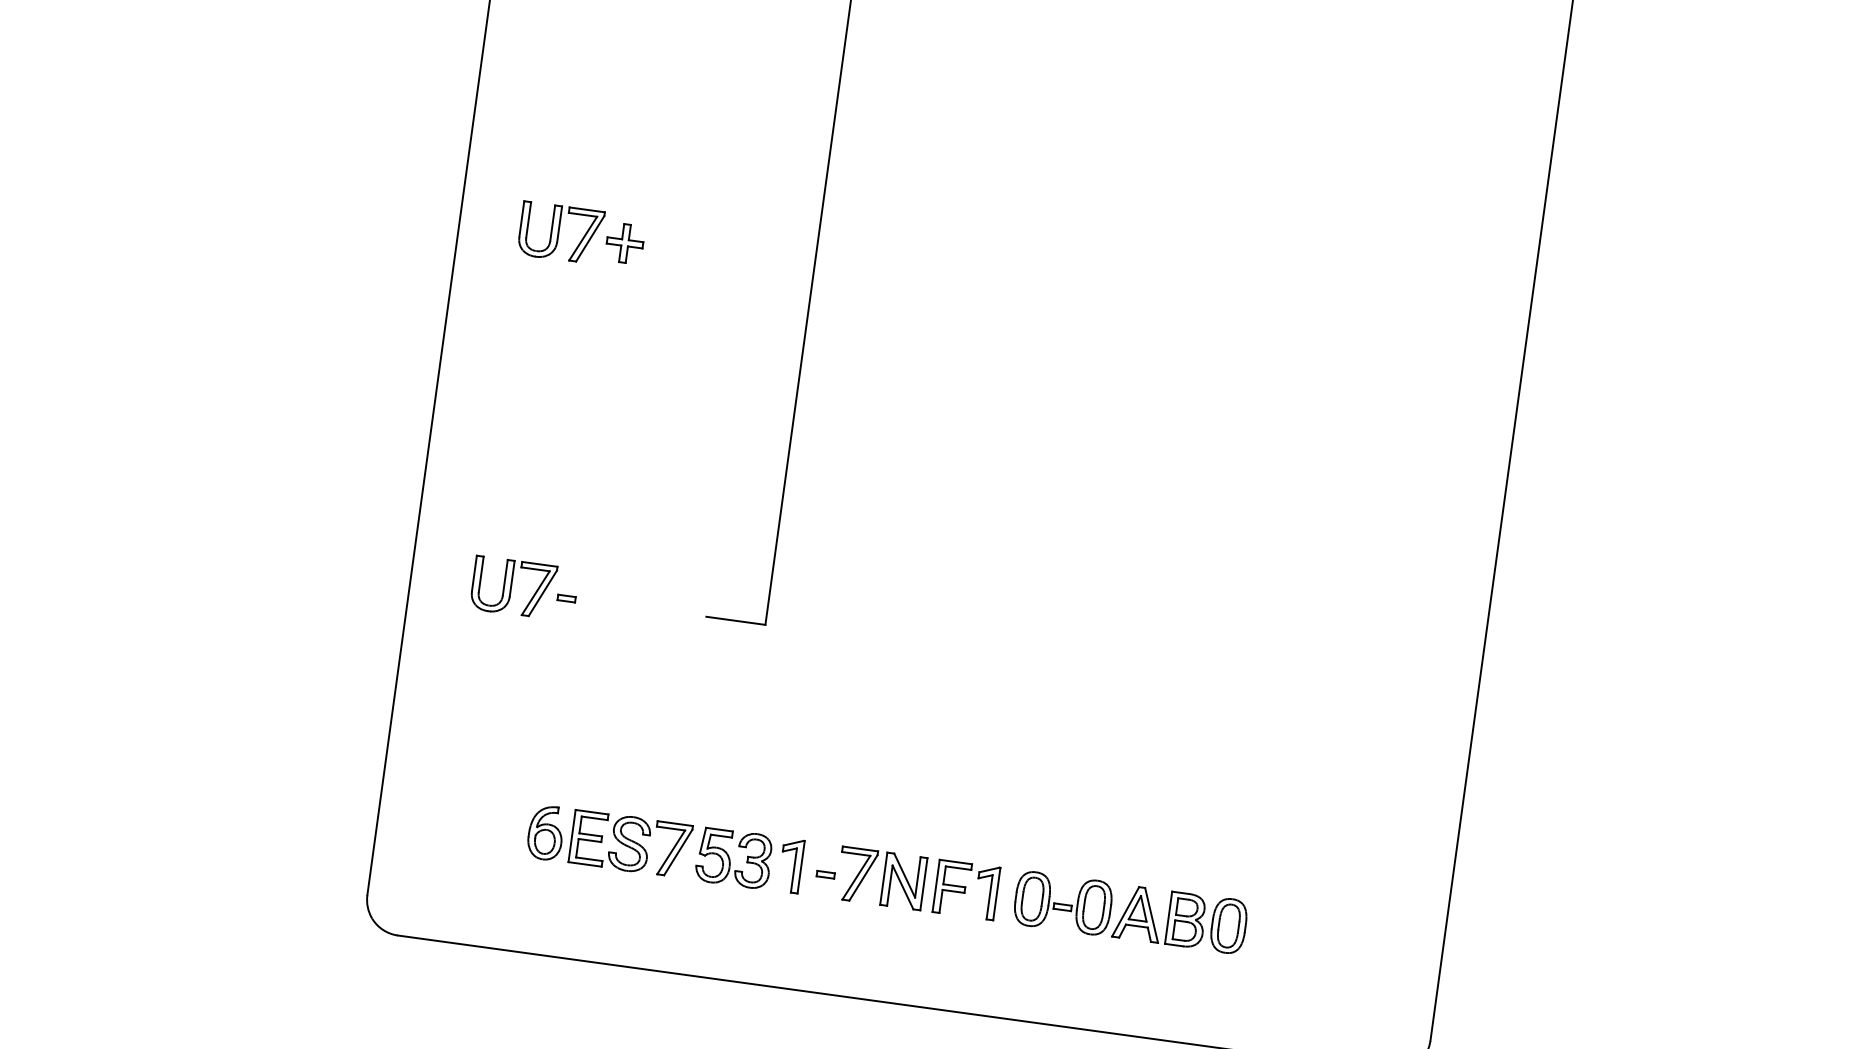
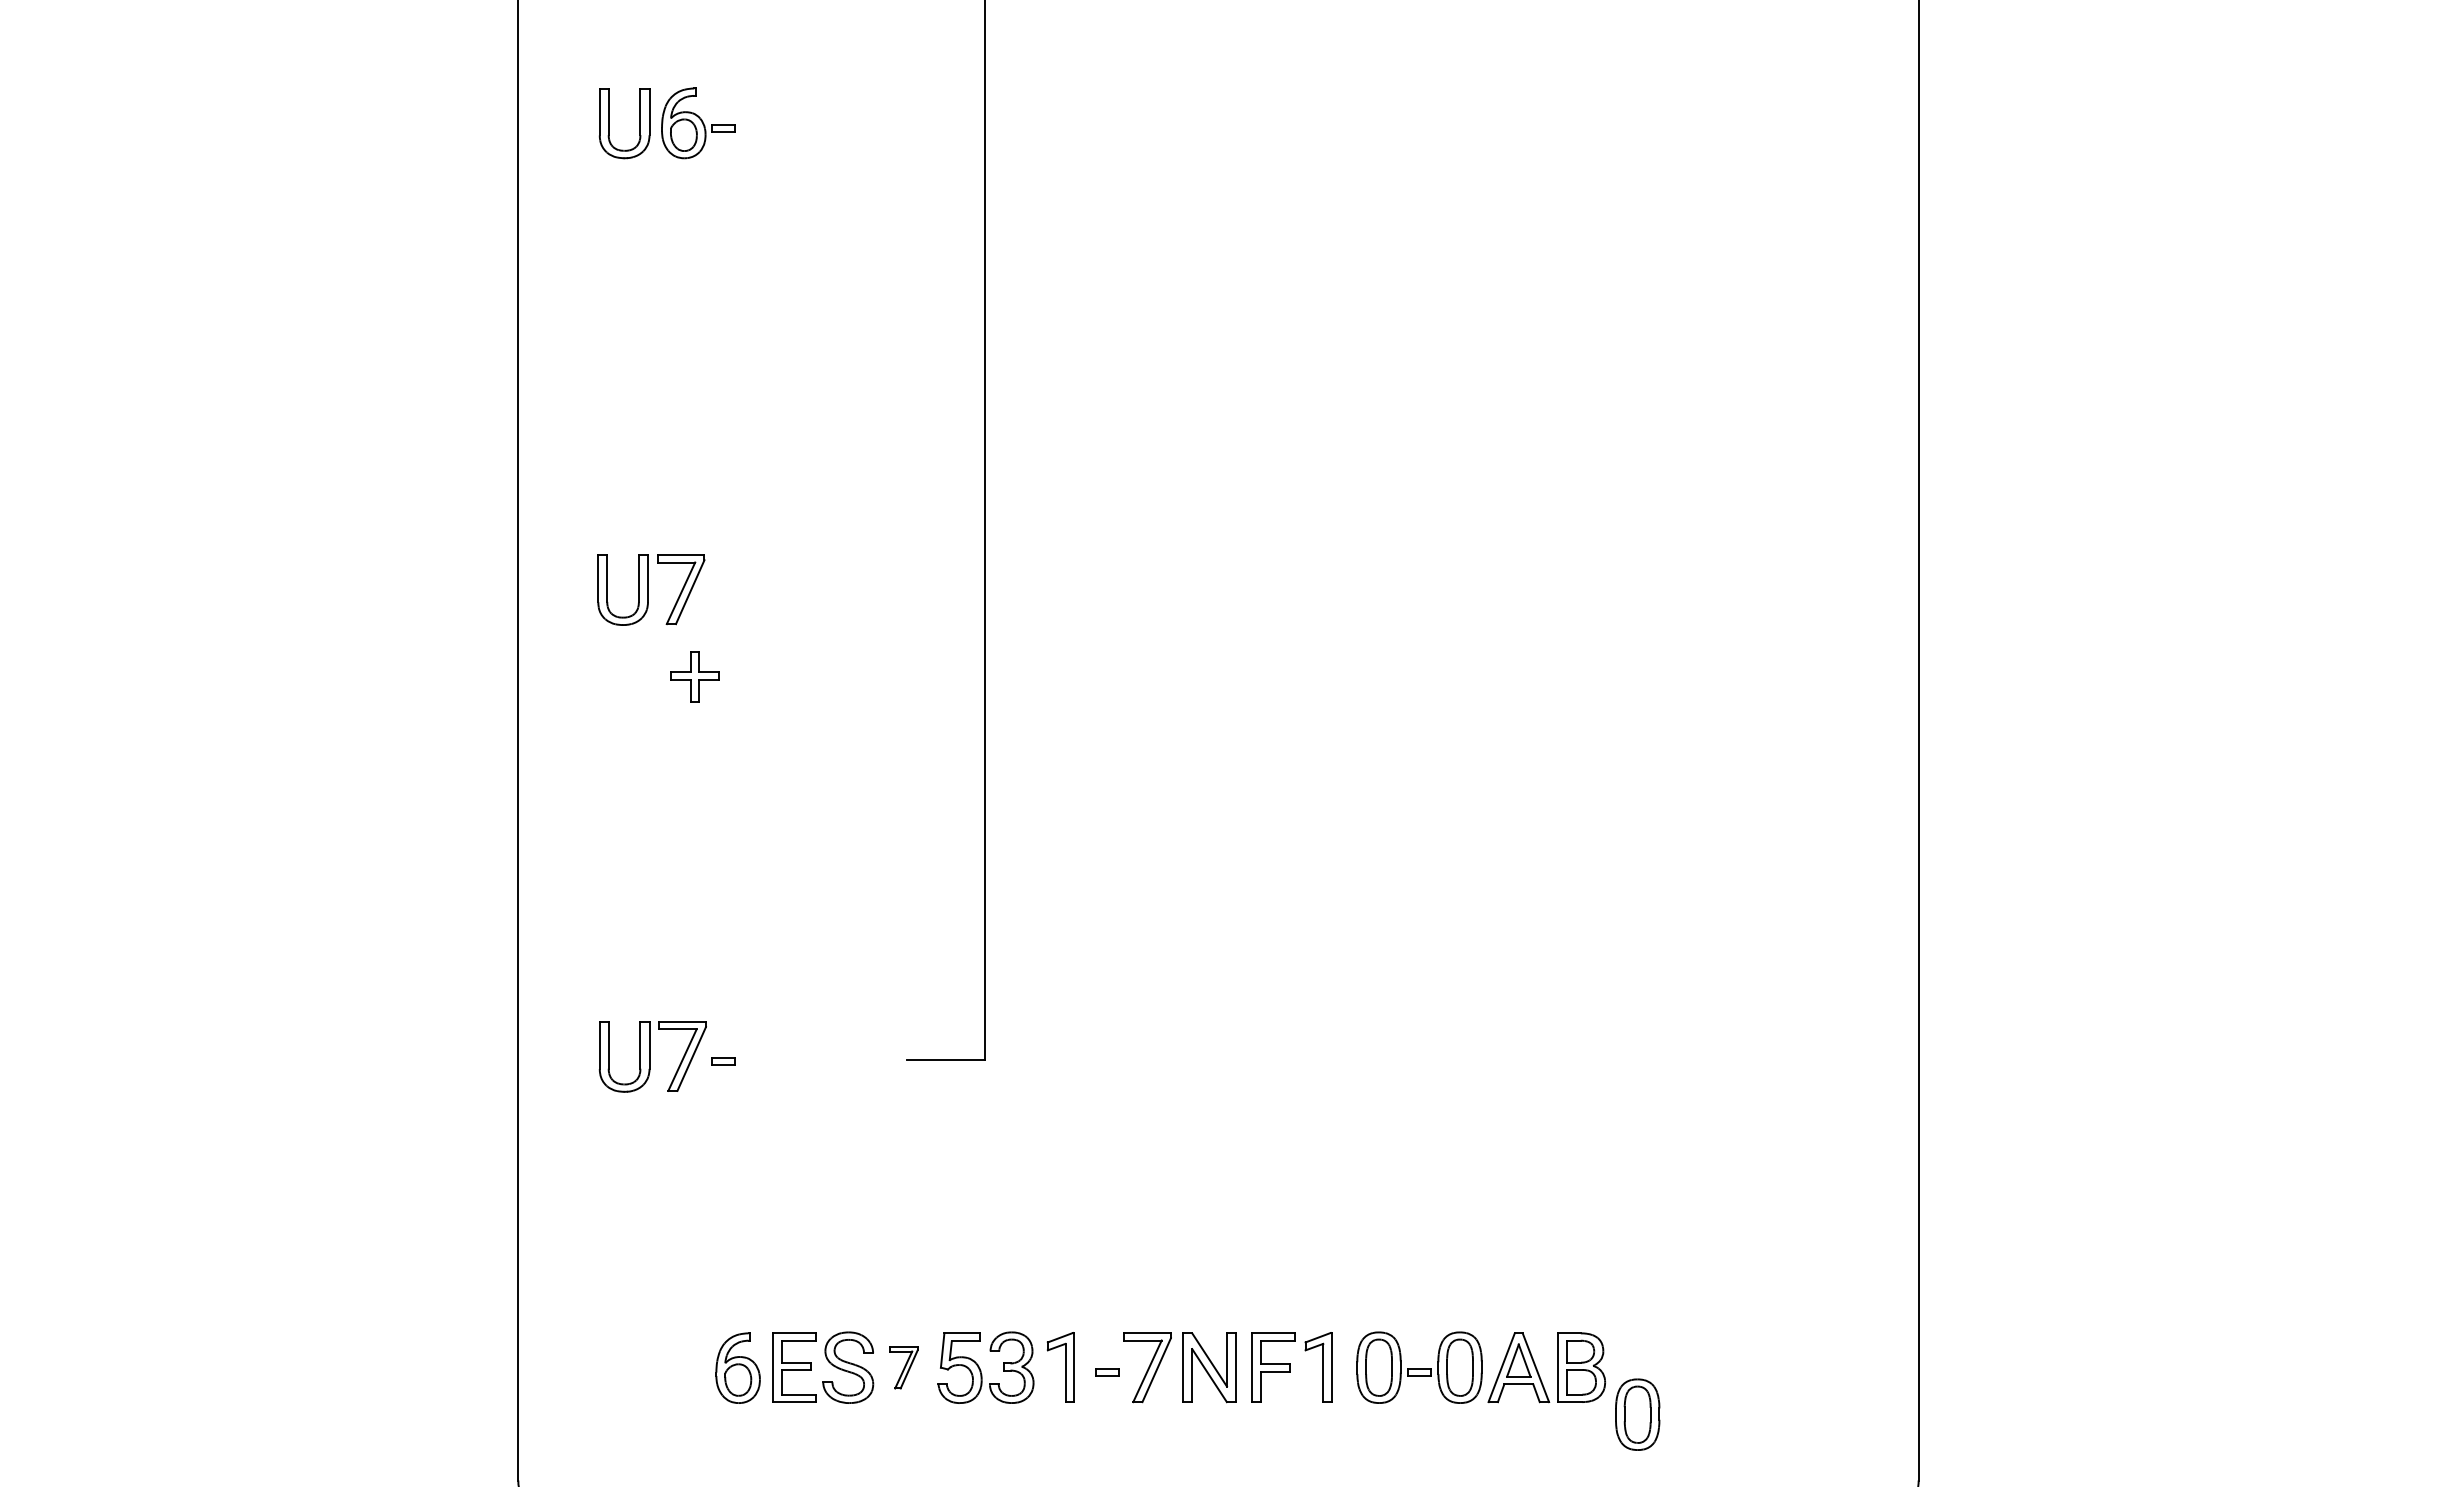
part: (624, 242) -> (694, 676), moved
part: (671, 849) -> (903, 1367), size x0.6
part: (1228, 925) -> (1637, 1414), moved

